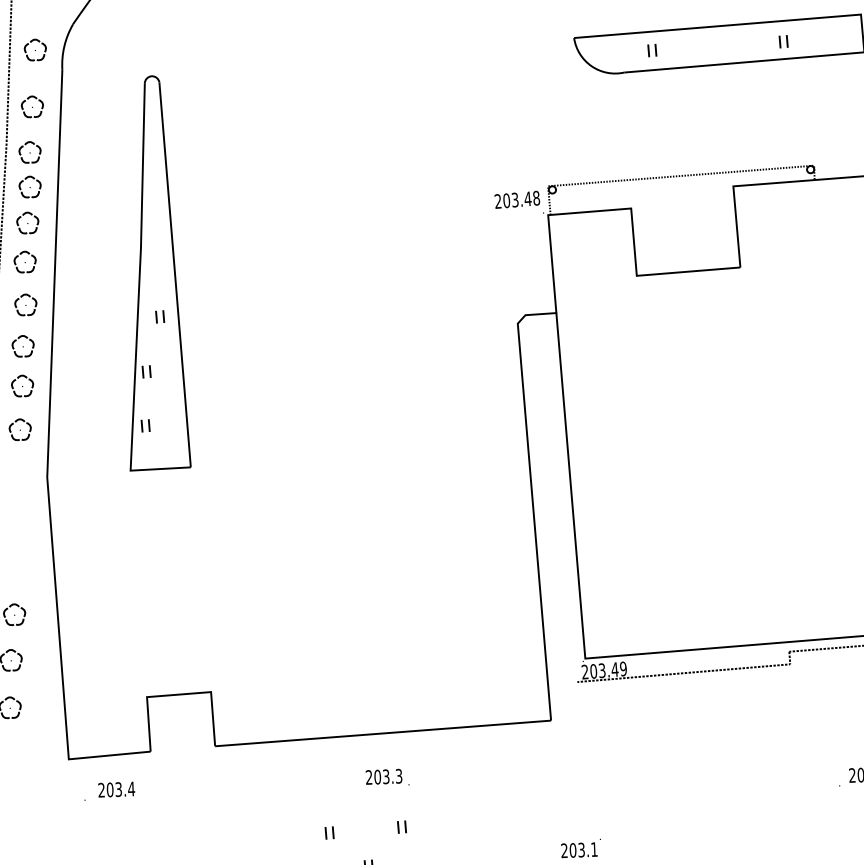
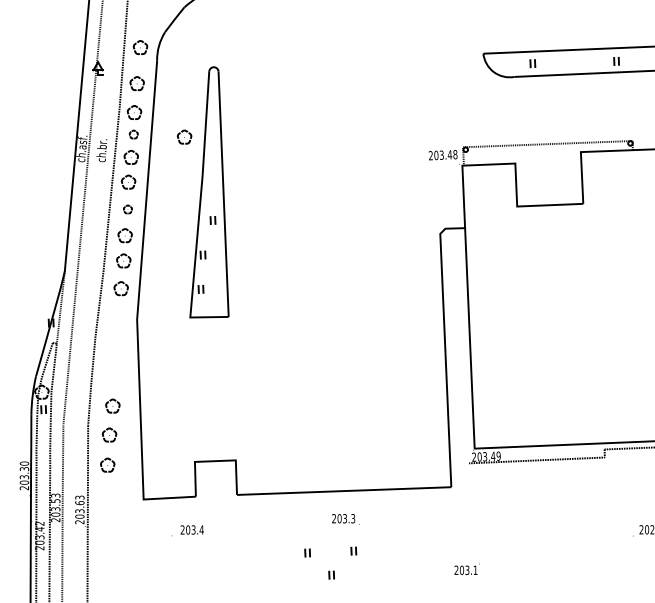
part: (29, 186) -> (133, 134), size x0.6
part: (110, 186) -> (184, 136), added
part: (25, 305) -> (127, 209), size x0.6
text: (109, 790) -> (187, 530), moved

